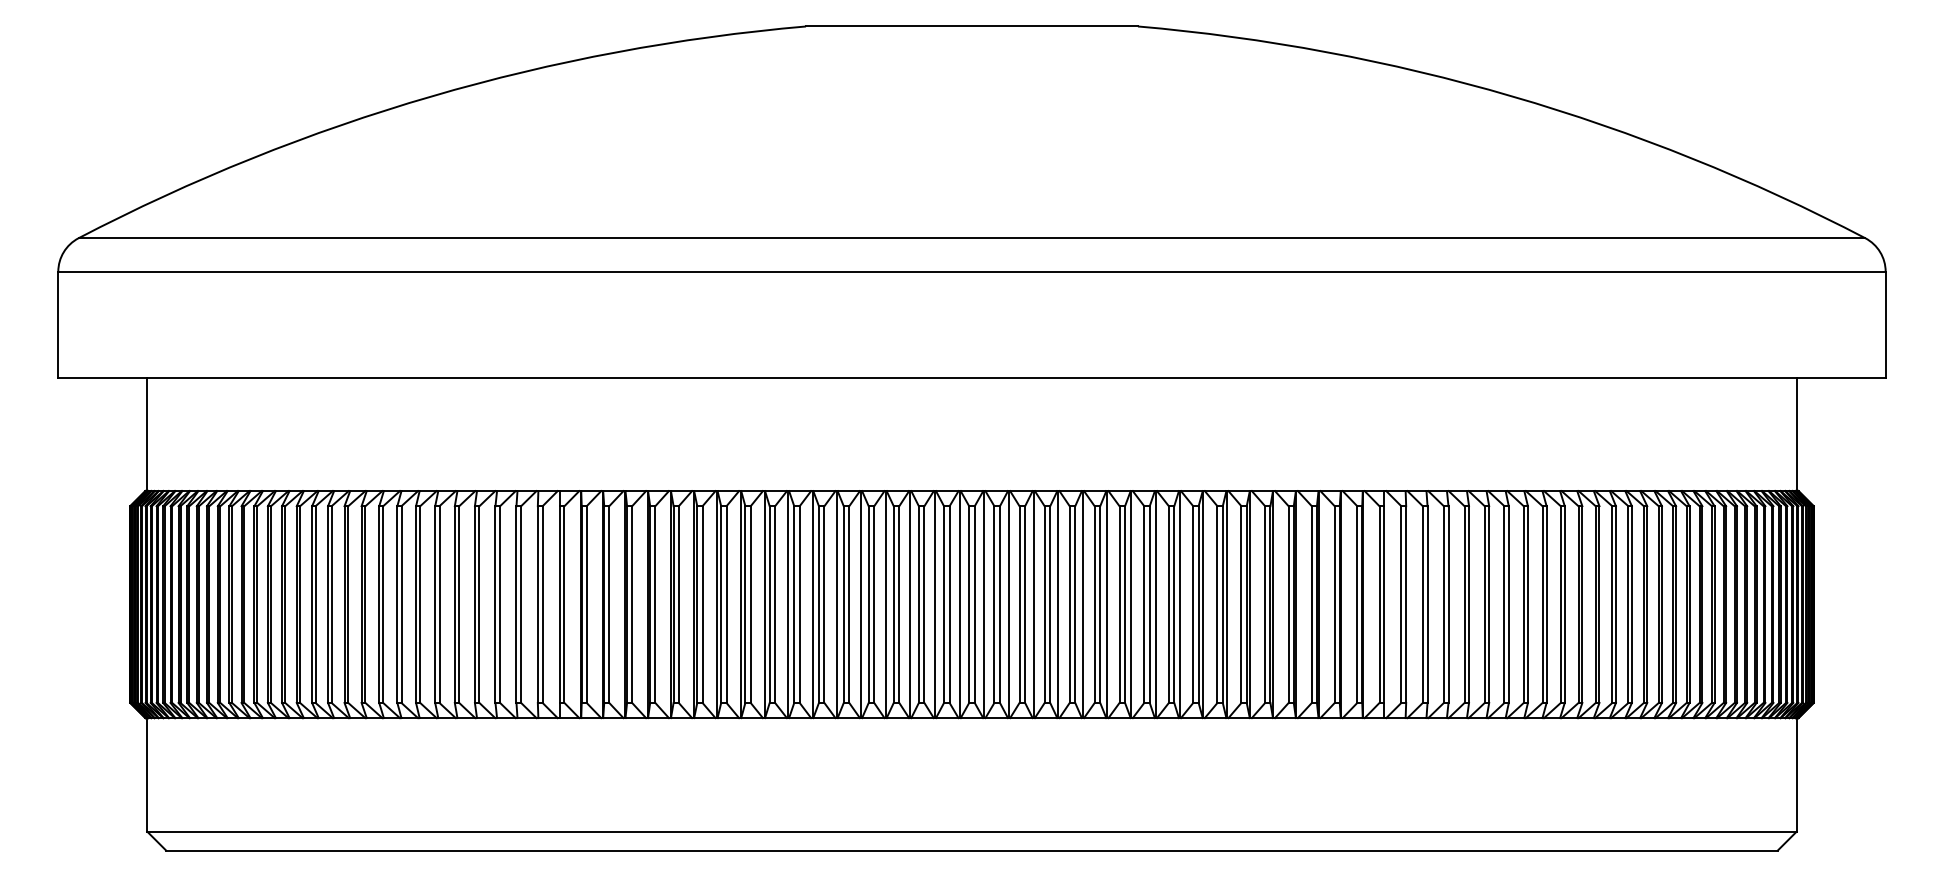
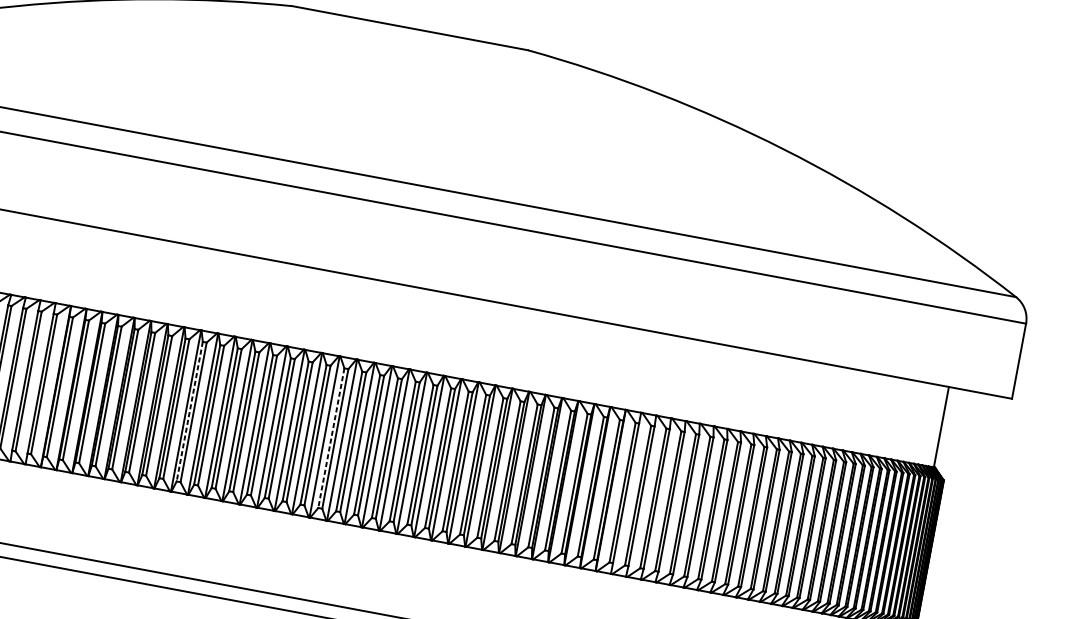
line: (769, 605) -> (189, 412), solid -> dashed
line: (969, 605) -> (331, 438), solid -> dashed

